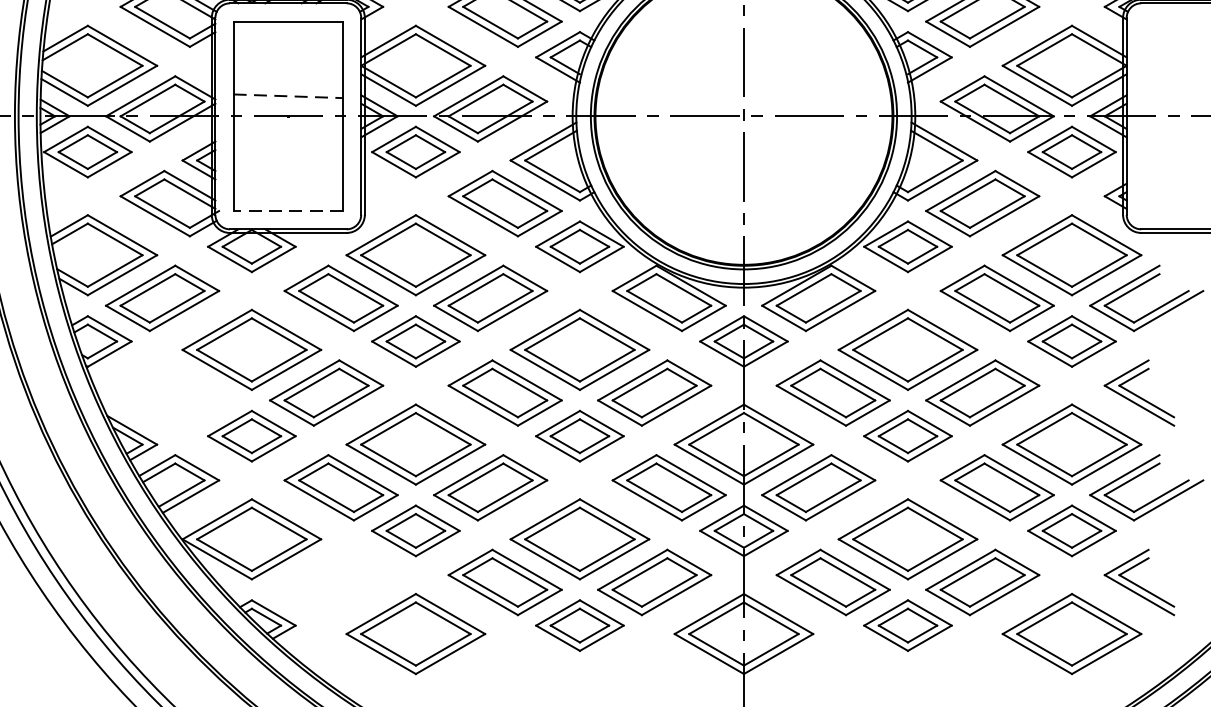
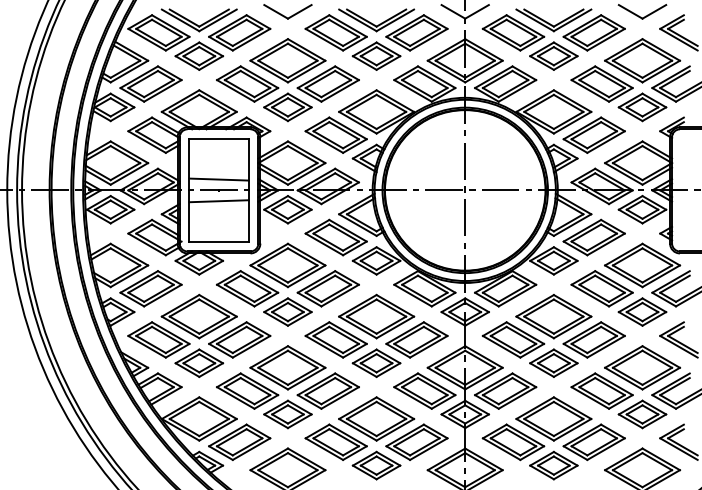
line: (289, 96) -> (219, 179), dashed -> solid
line: (287, 136) -> (218, 201), added
line: (289, 210) -> (219, 241), dashed -> solid
part: (176, 392) -> (158, 339), added
part: (326, 580) -> (239, 441), added

